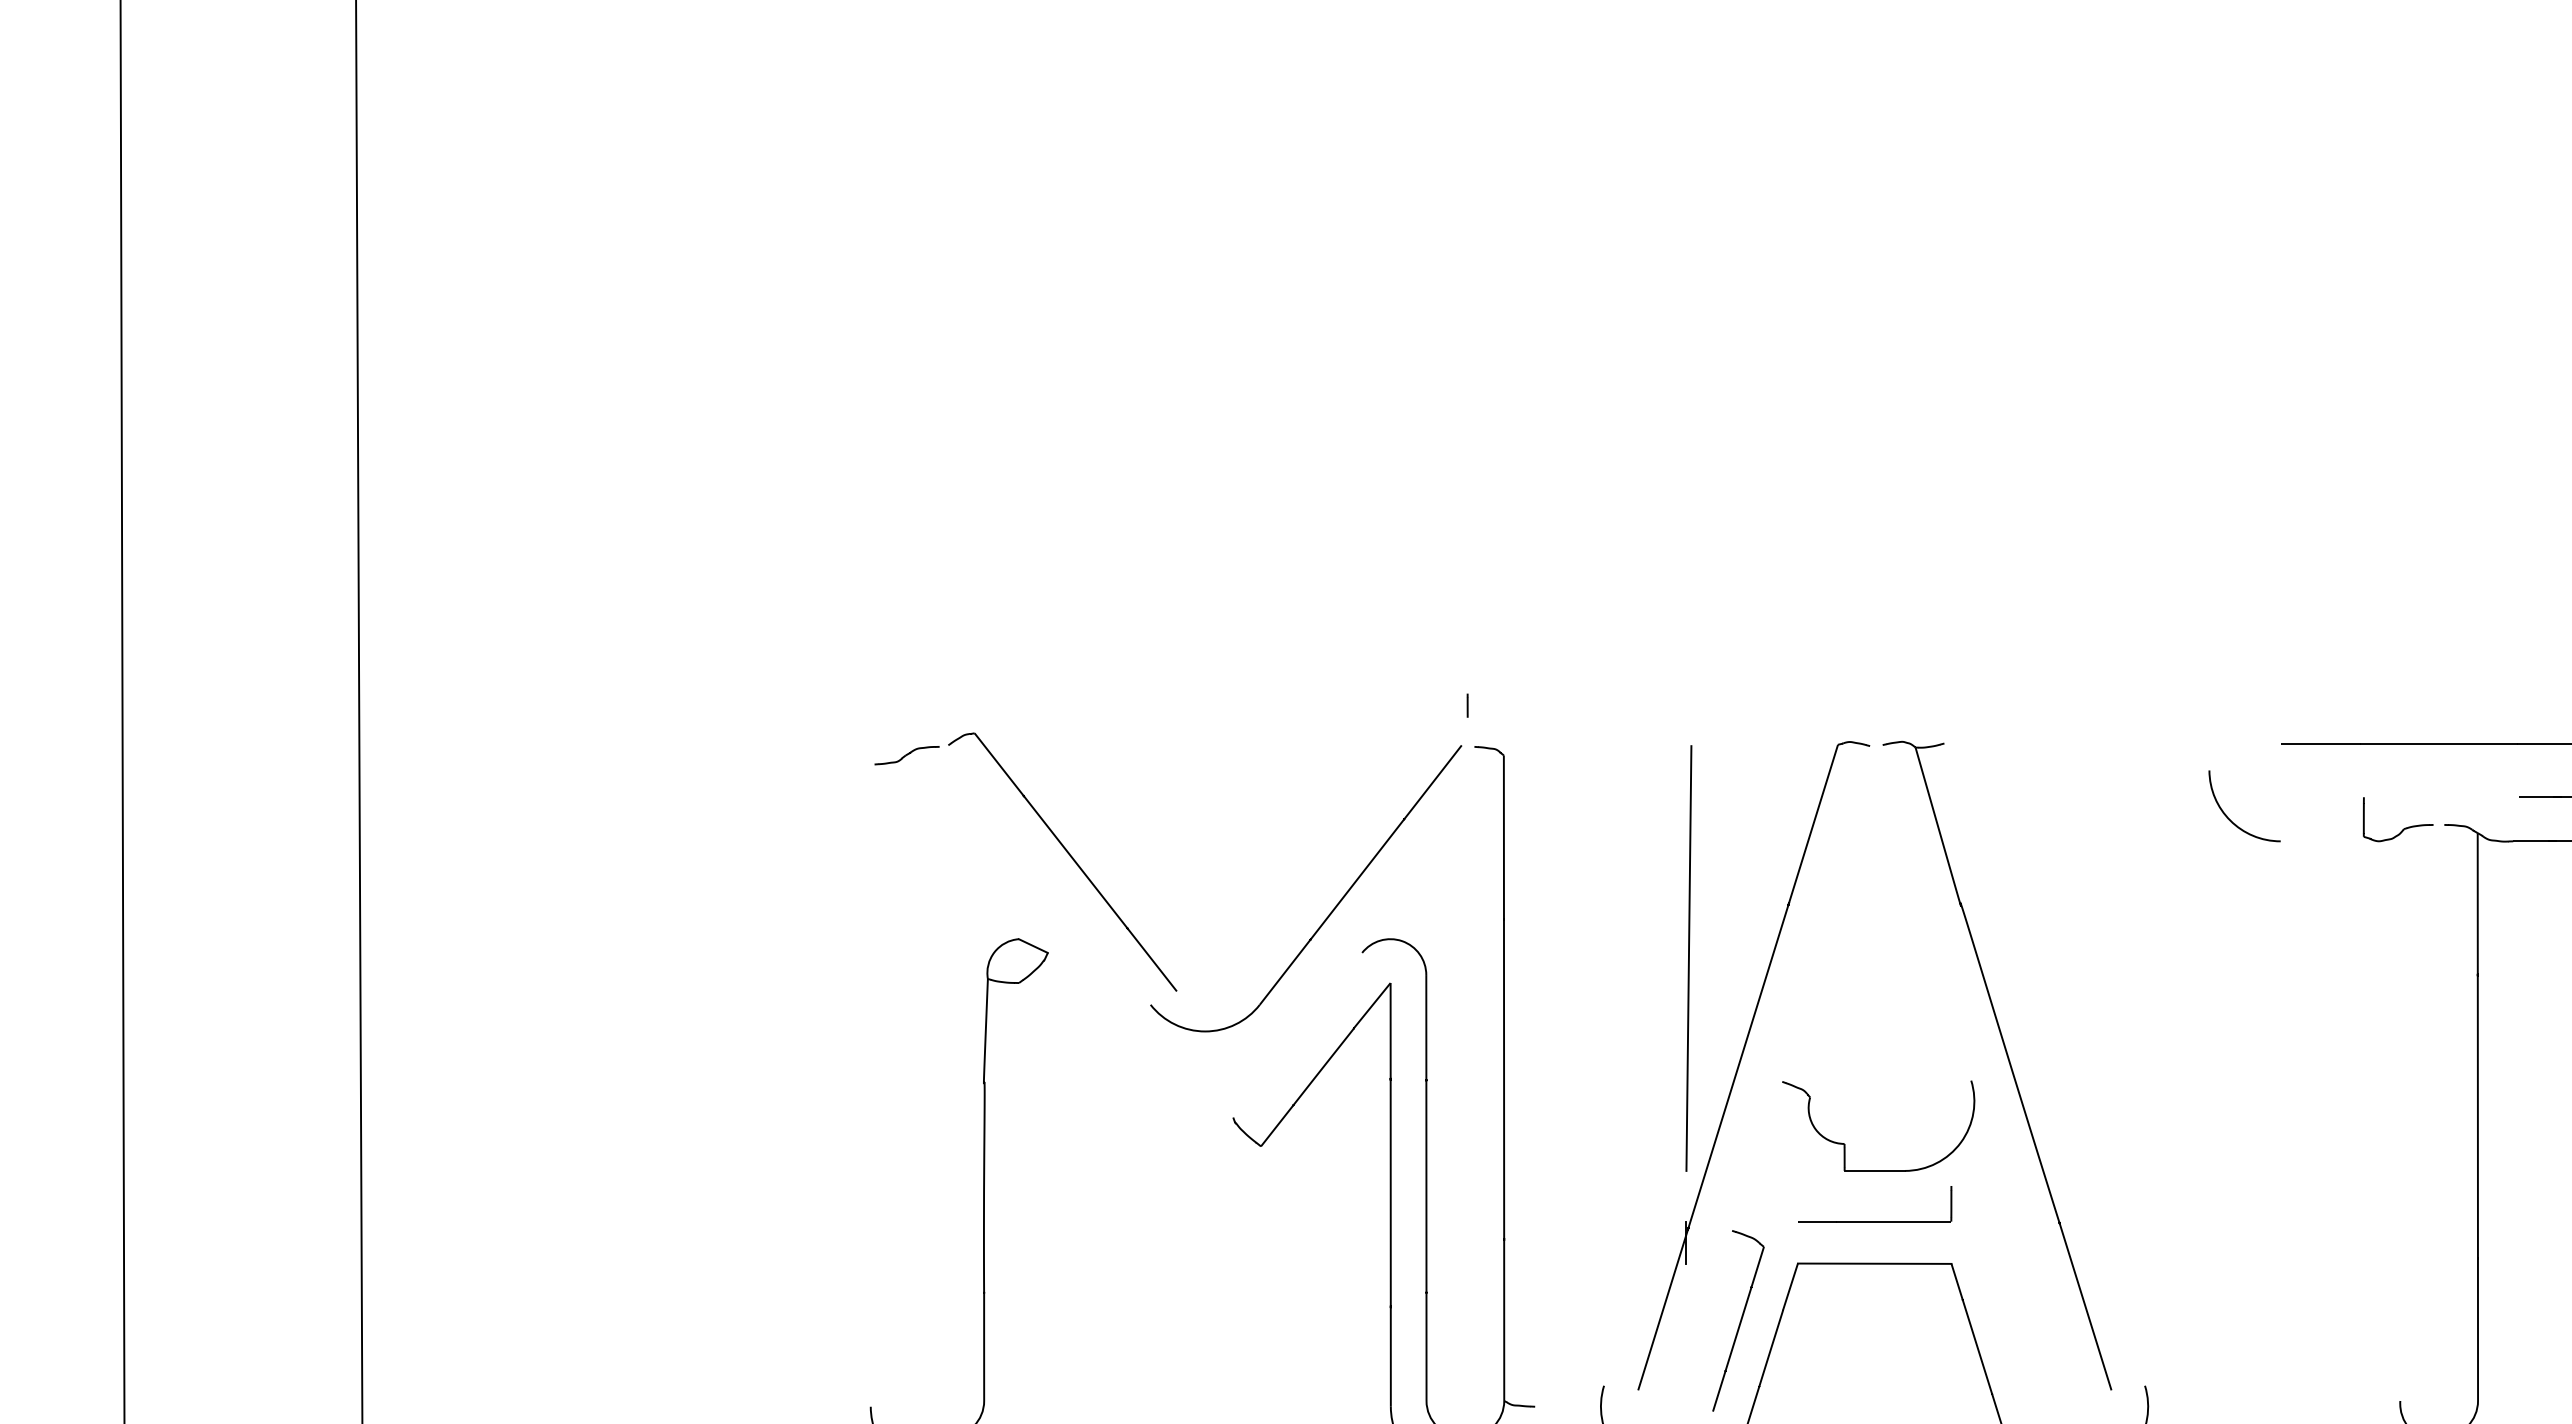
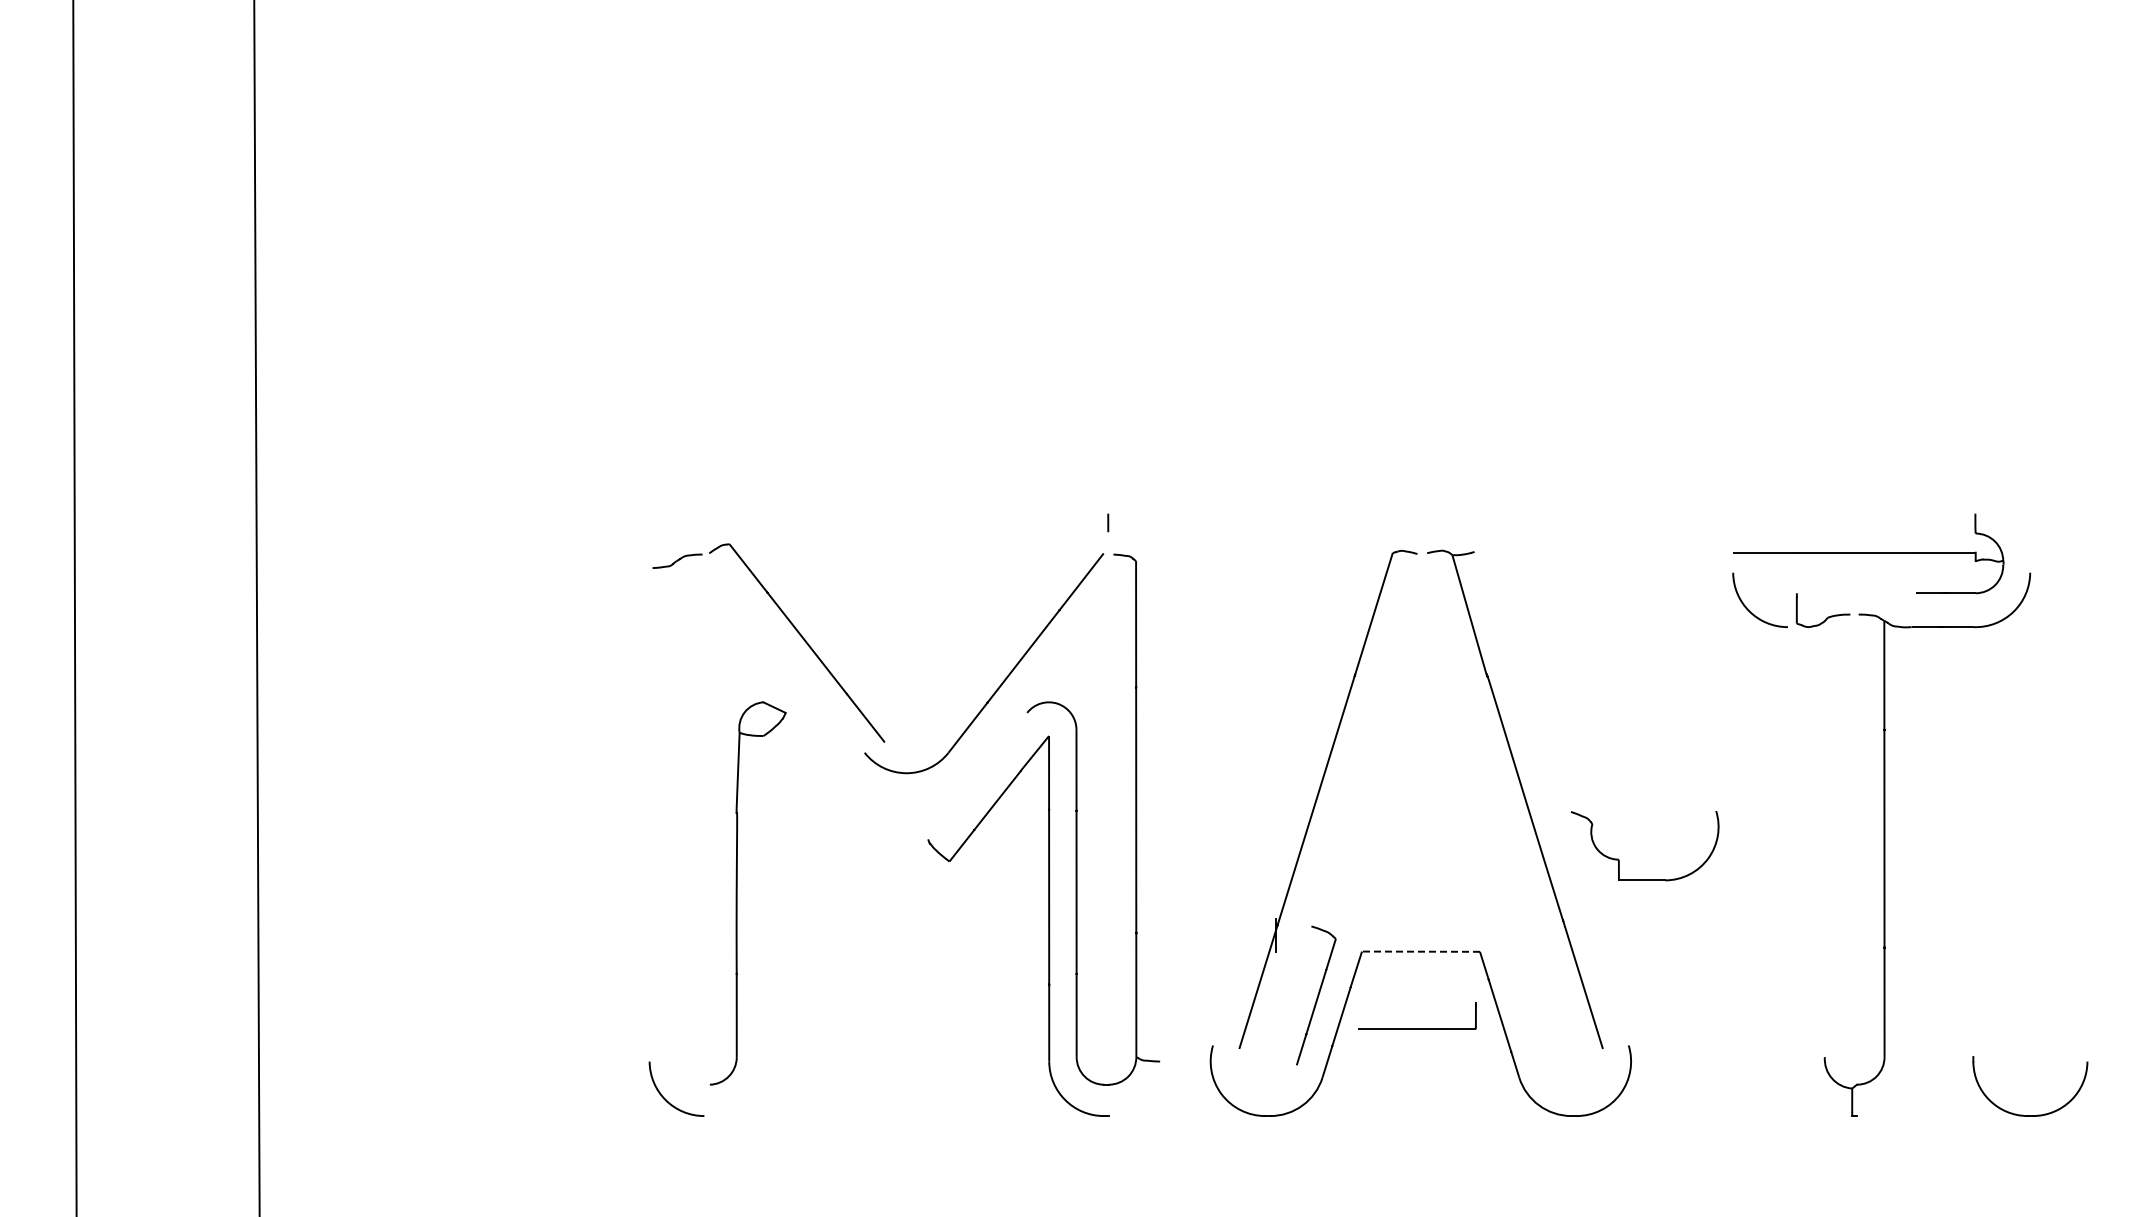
arc: (2228, 815) -> (1747, 607), moved
line: (1689, 958) -> (1278, 717), removed
part: (1845, 1143) -> (1619, 859), moved
part: (1875, 1220) -> (1417, 1028), moved
line: (1875, 1263) -> (1421, 951), solid -> dashed

